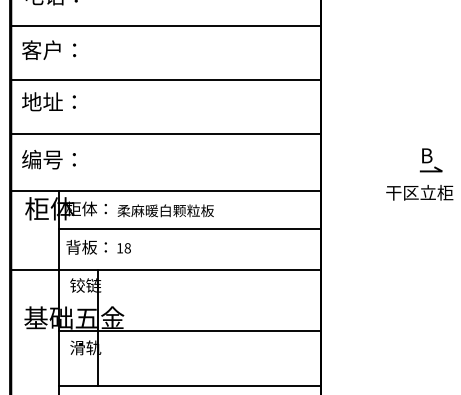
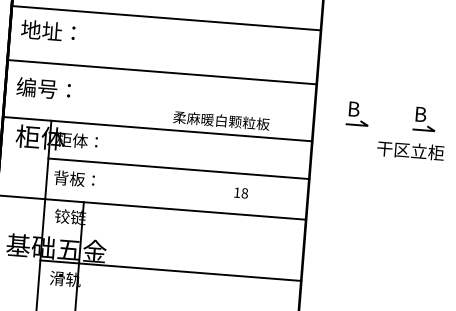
part: (363, 160) -> (357, 114), added
text: (165, 210) -> (221, 120), moved
text: (123, 248) -> (240, 193), moved

